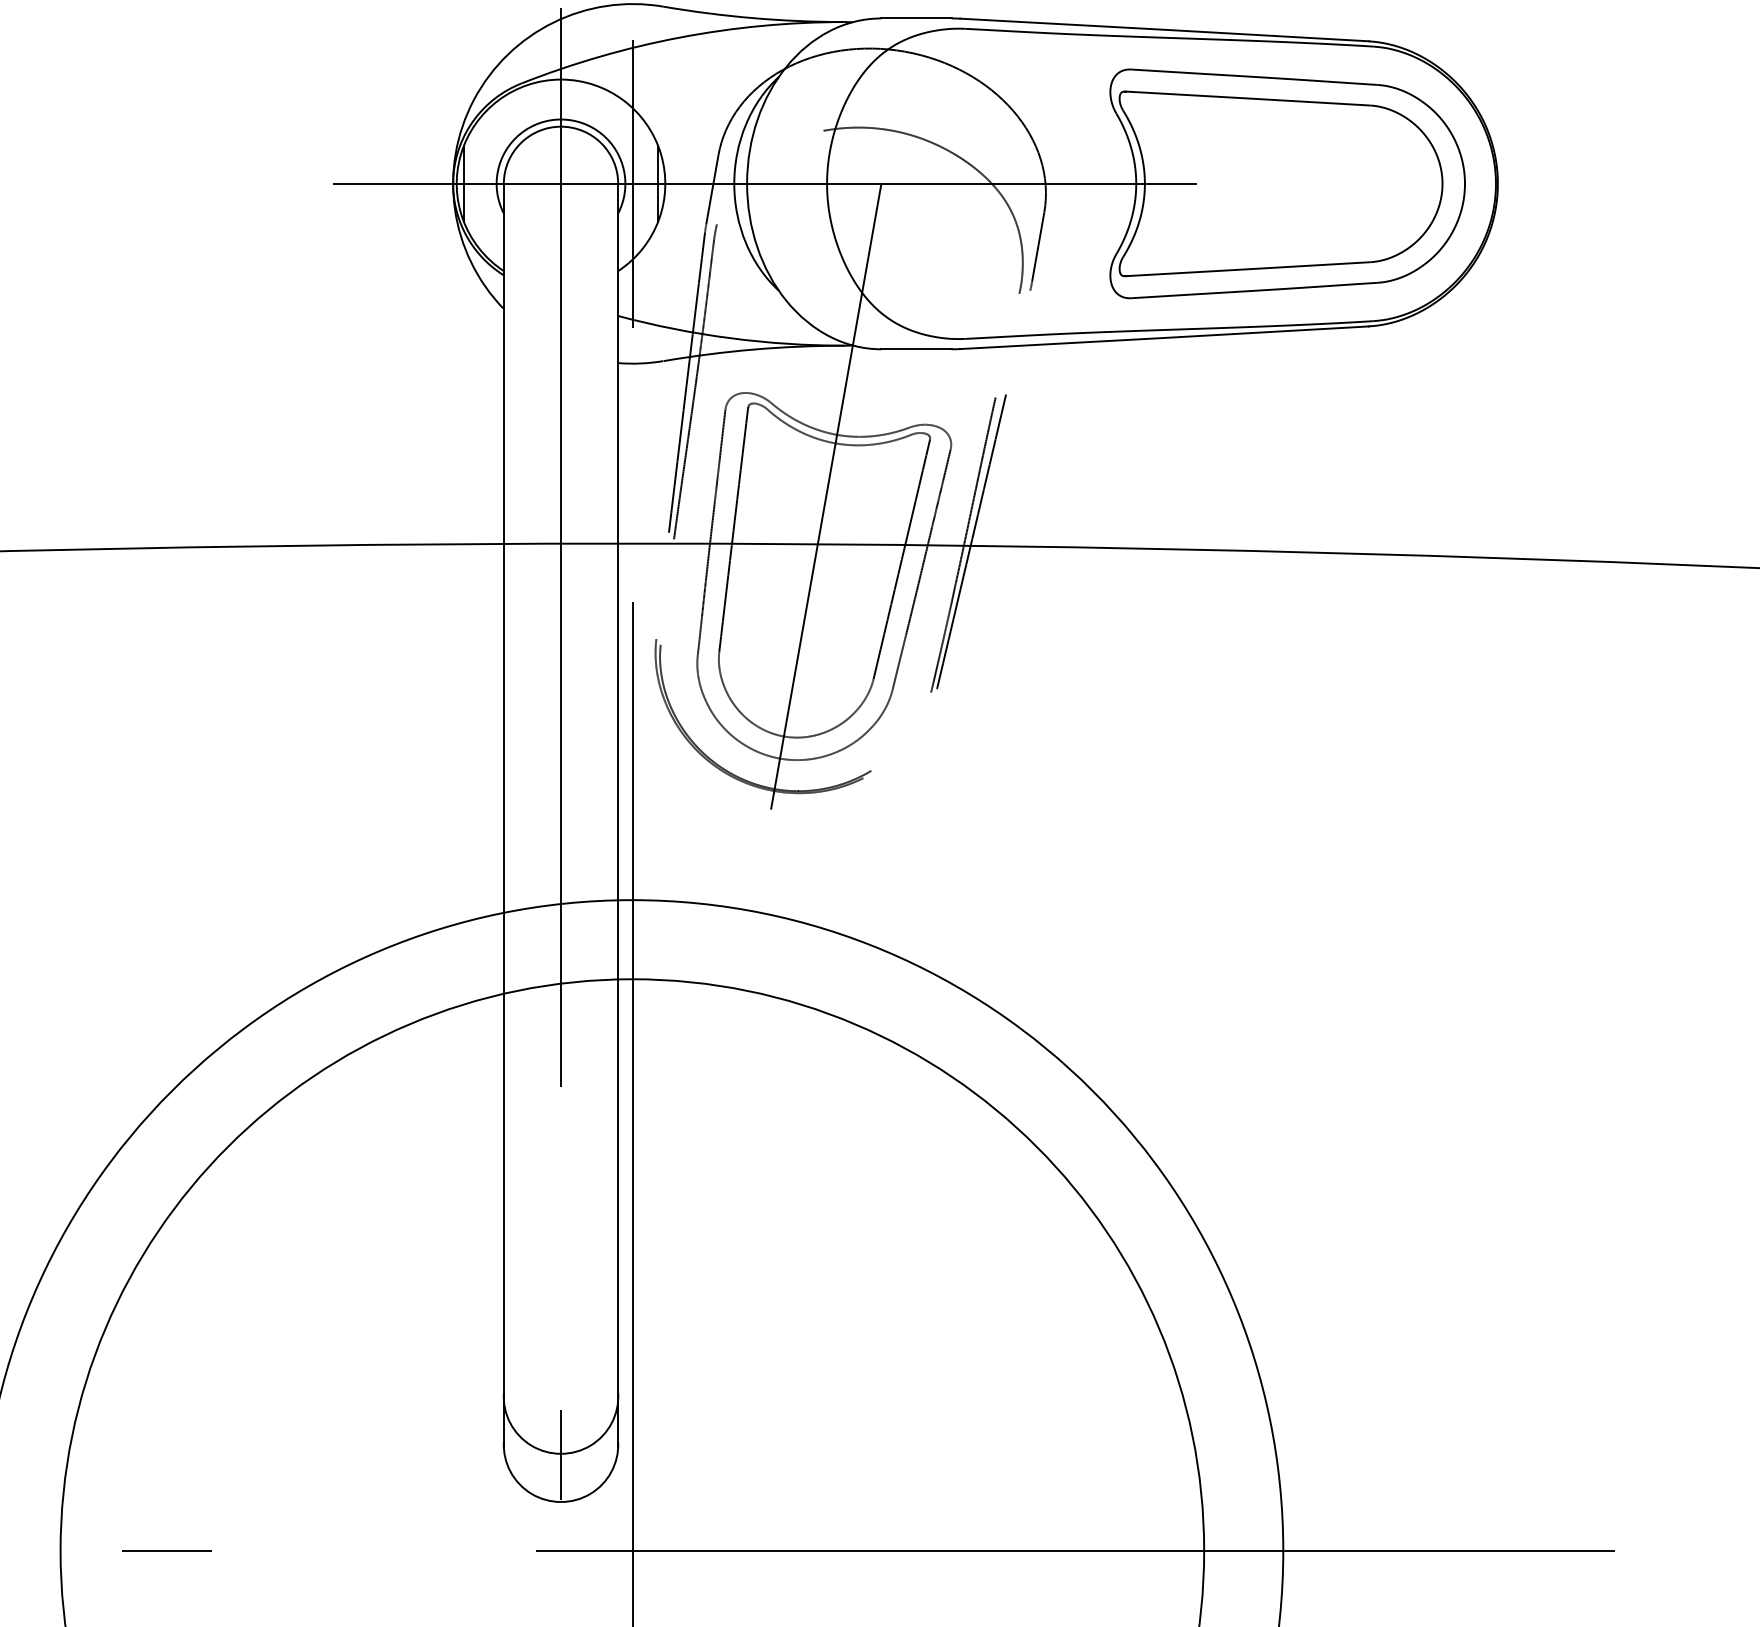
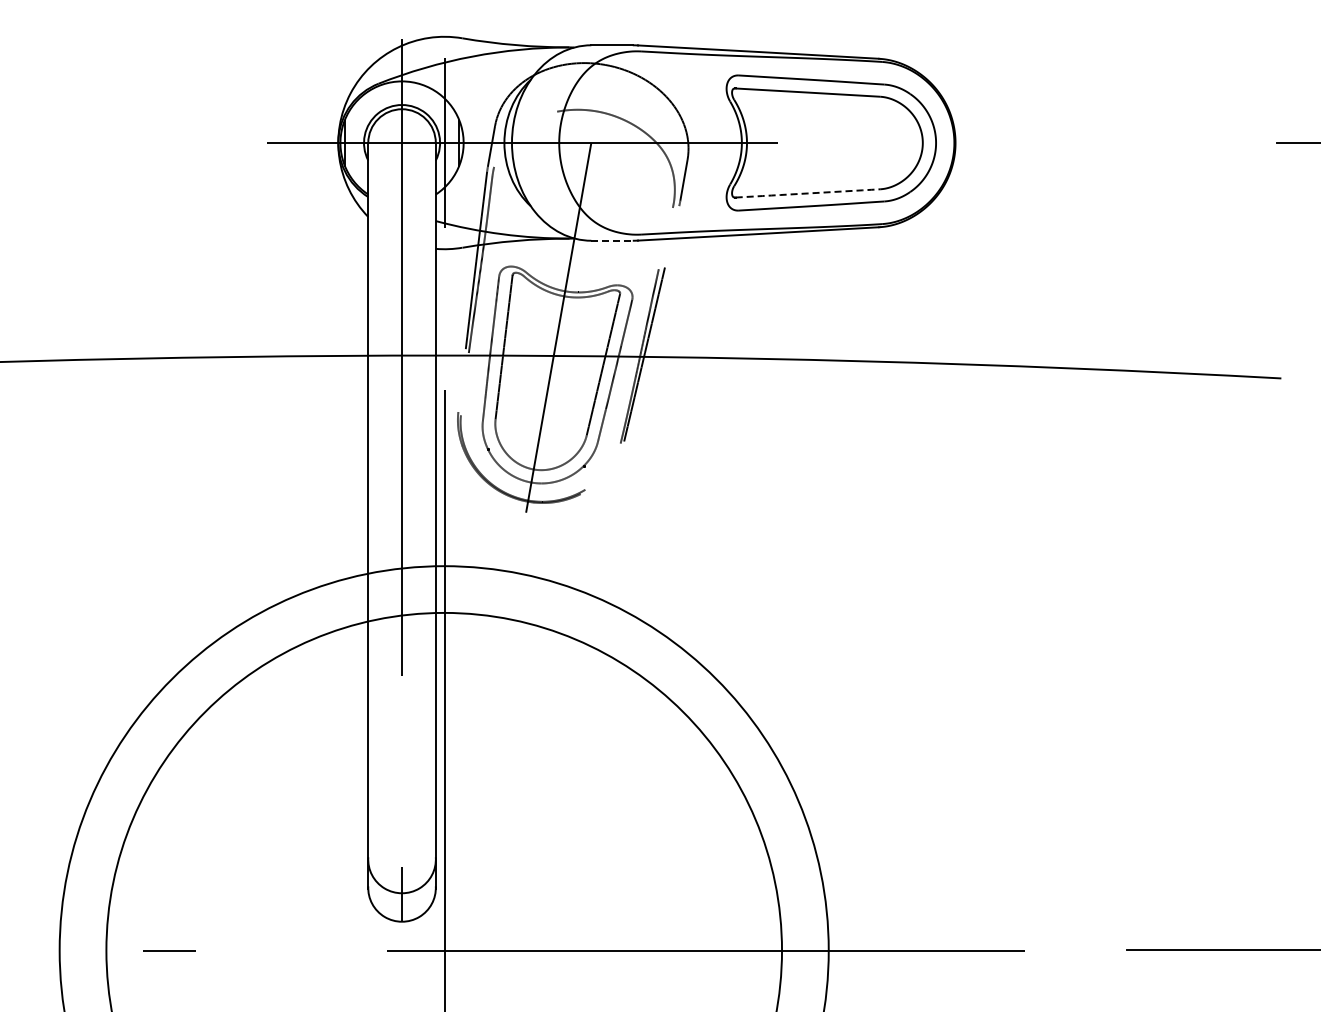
arc: (1247, 269) -> (807, 193), solid -> dashed
line: (917, 348) -> (612, 240), solid -> dashed

